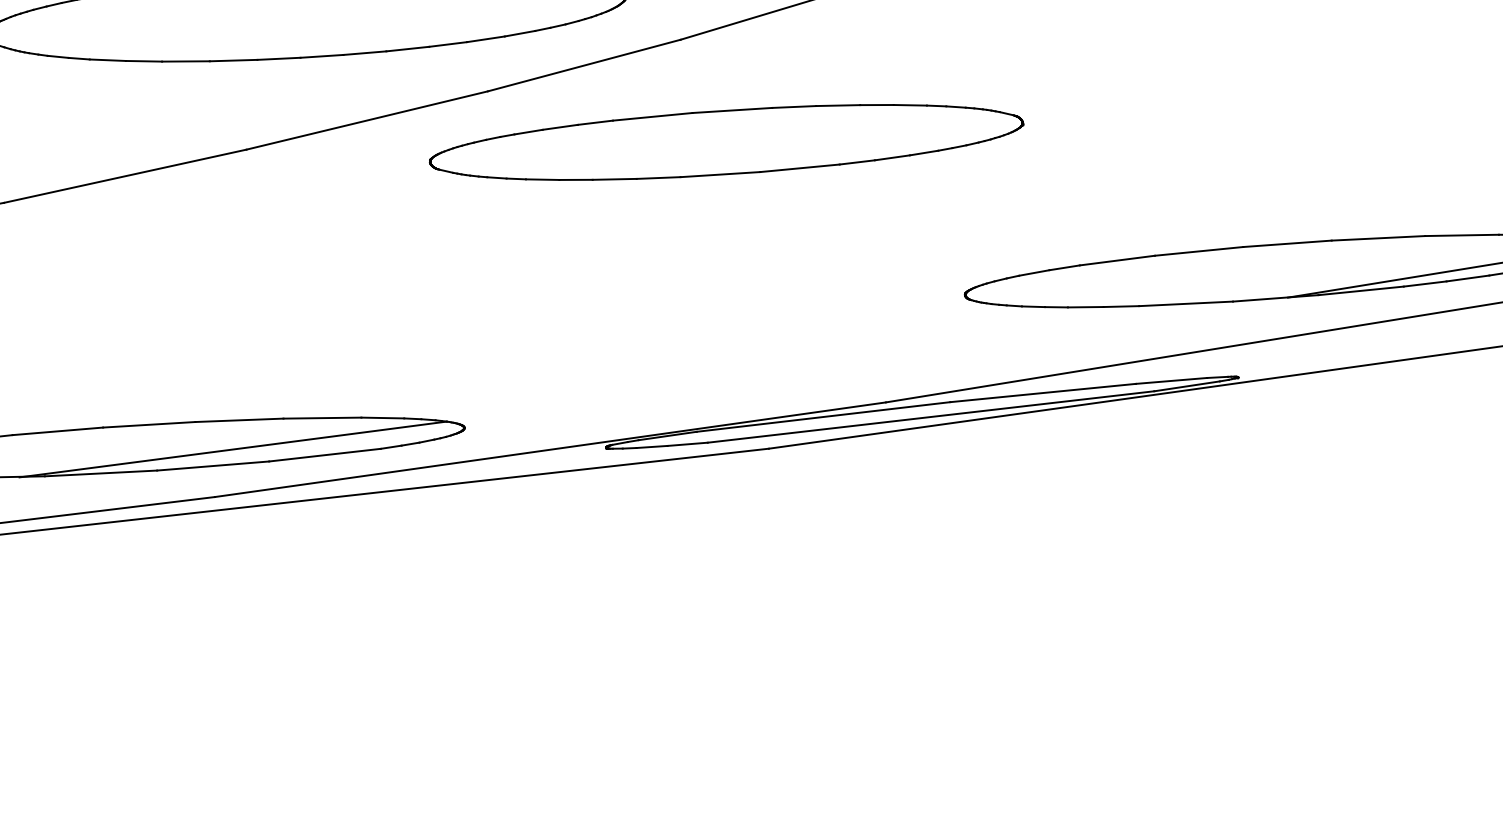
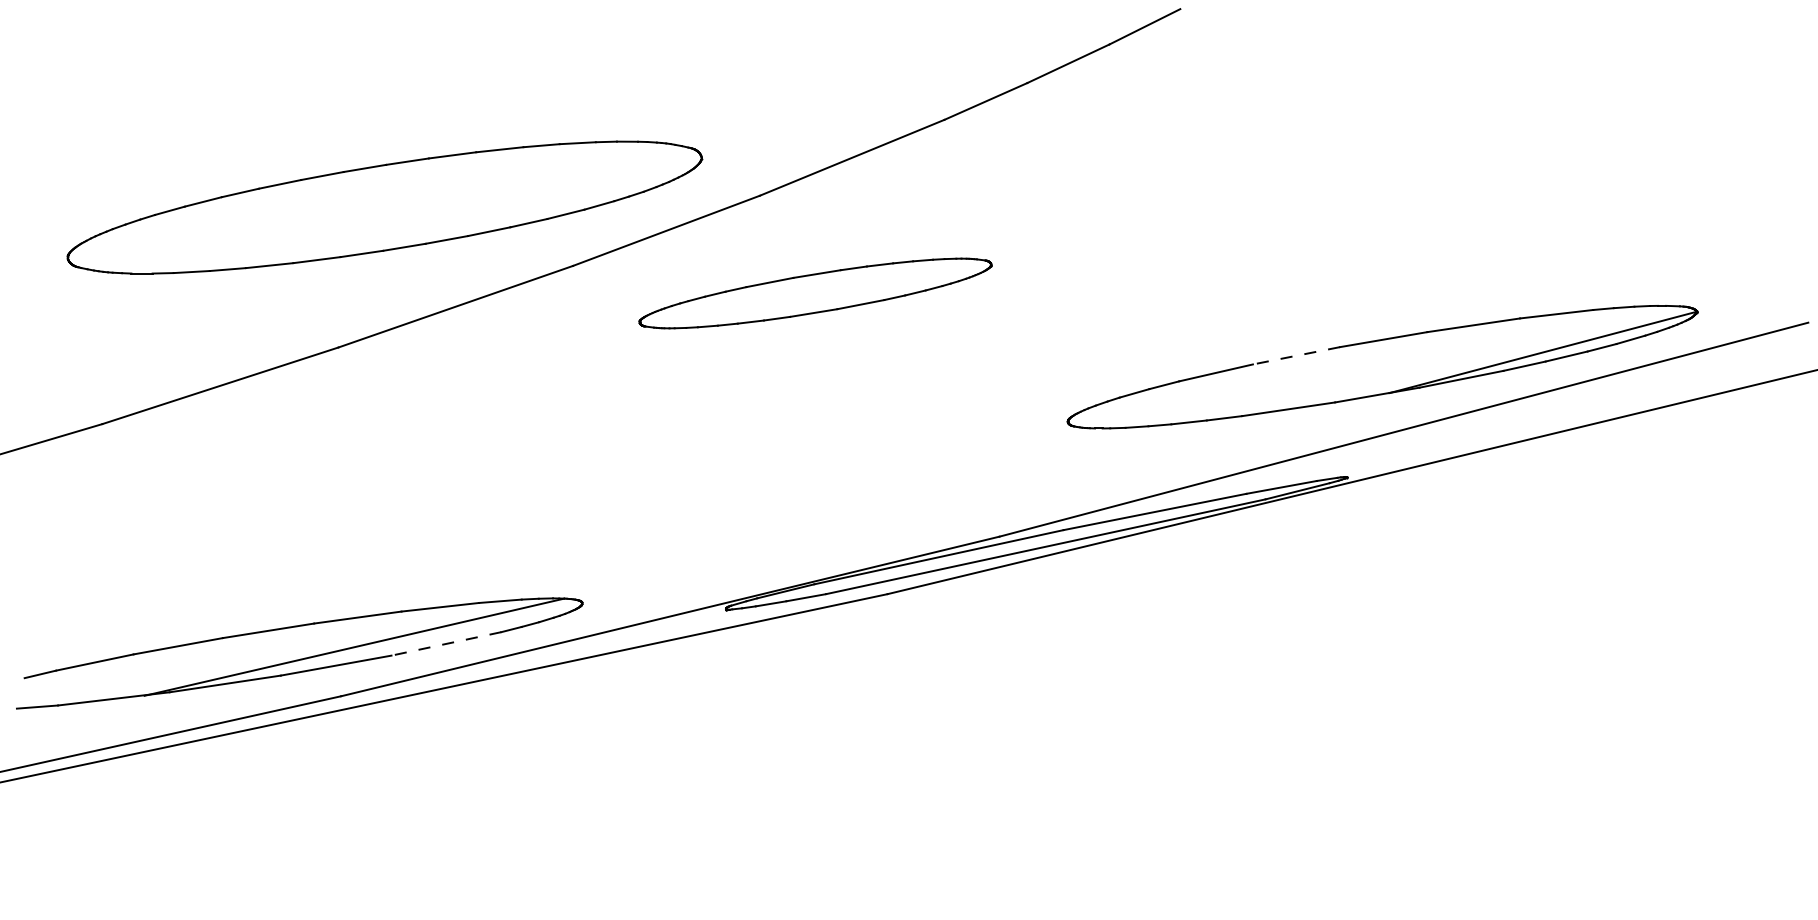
part: (726, 142) -> (815, 293), size x0.6
line: (1198, 251) -> (1295, 355), solid -> dashed
line: (324, 454) -> (445, 643), solid -> dashed

